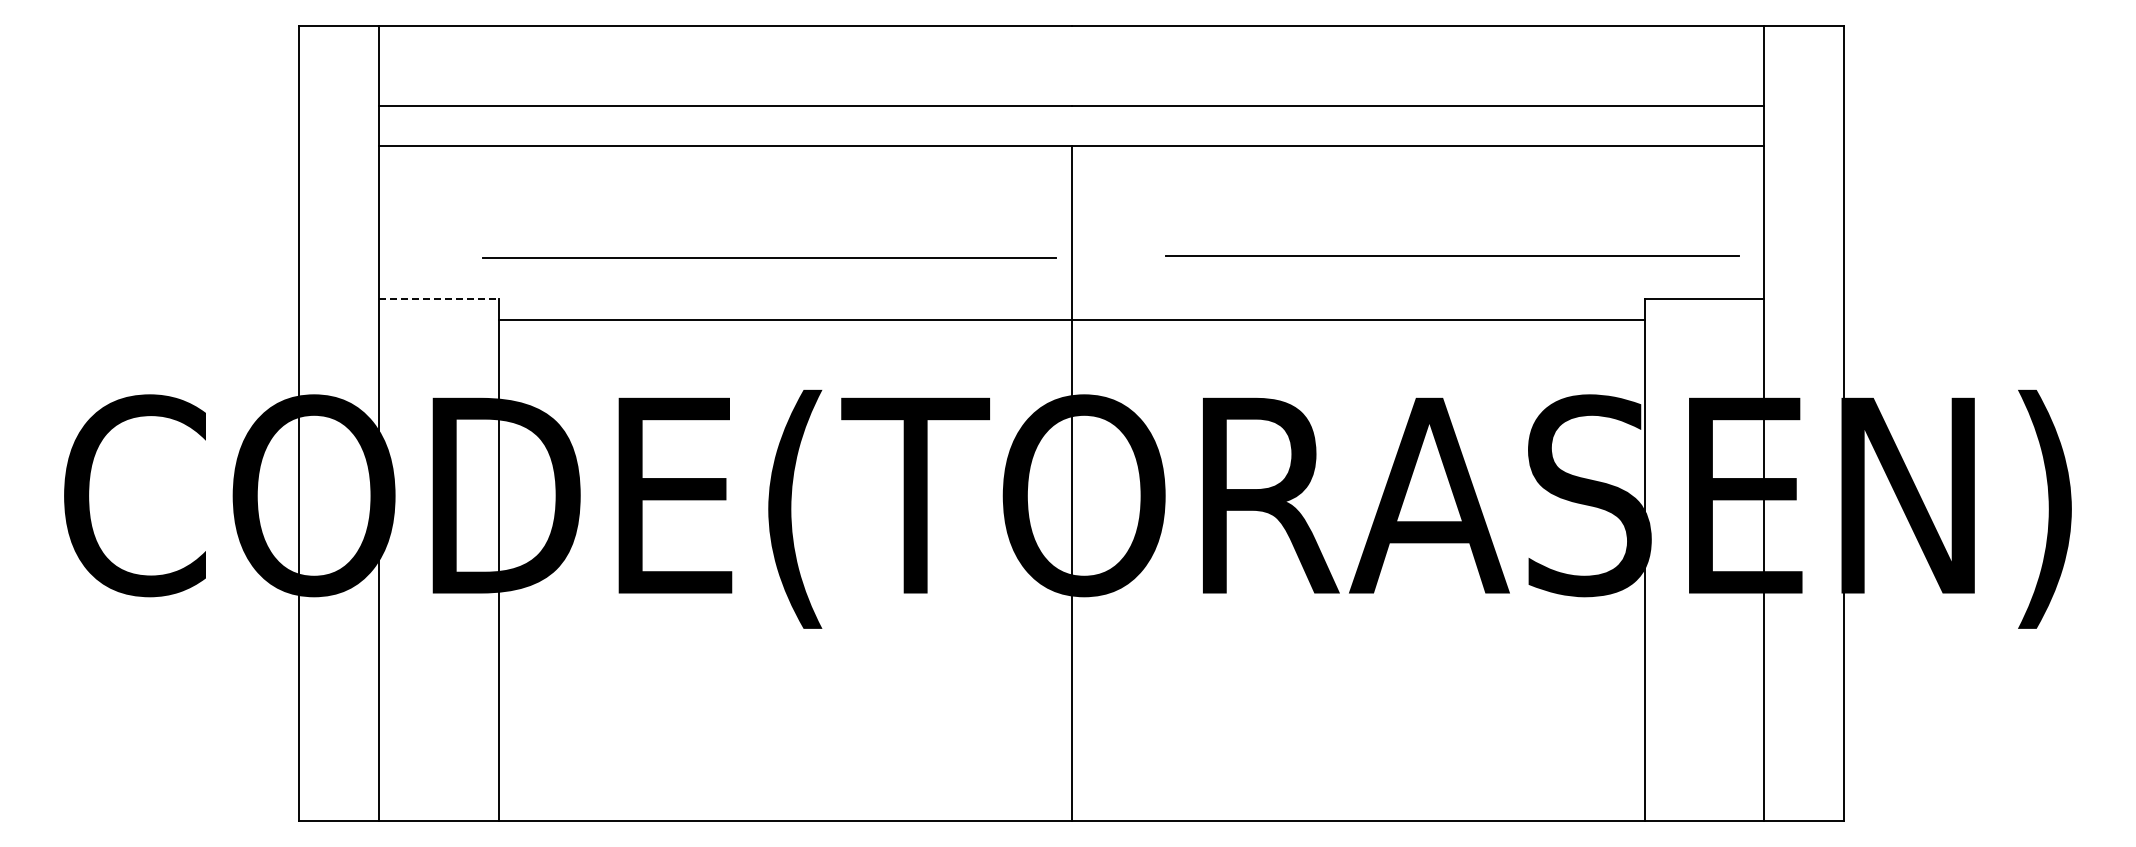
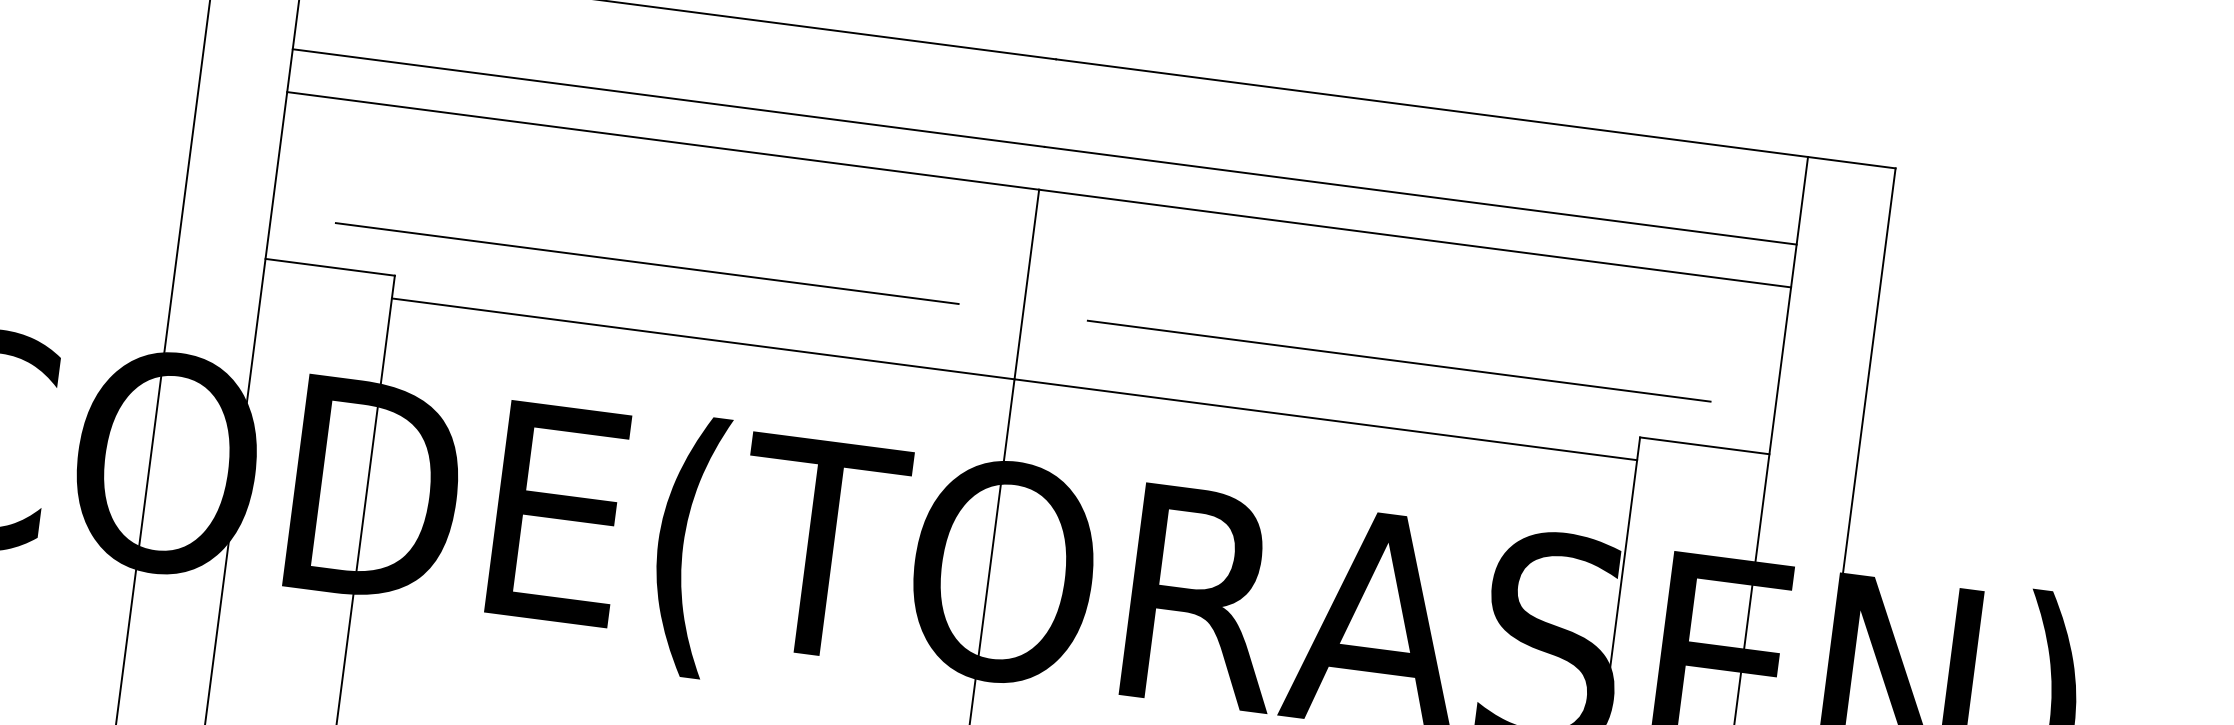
line: (1452, 255) -> (1399, 360), moved
line: (769, 257) -> (647, 262), moved
line: (439, 299) -> (330, 267), dashed -> solid

